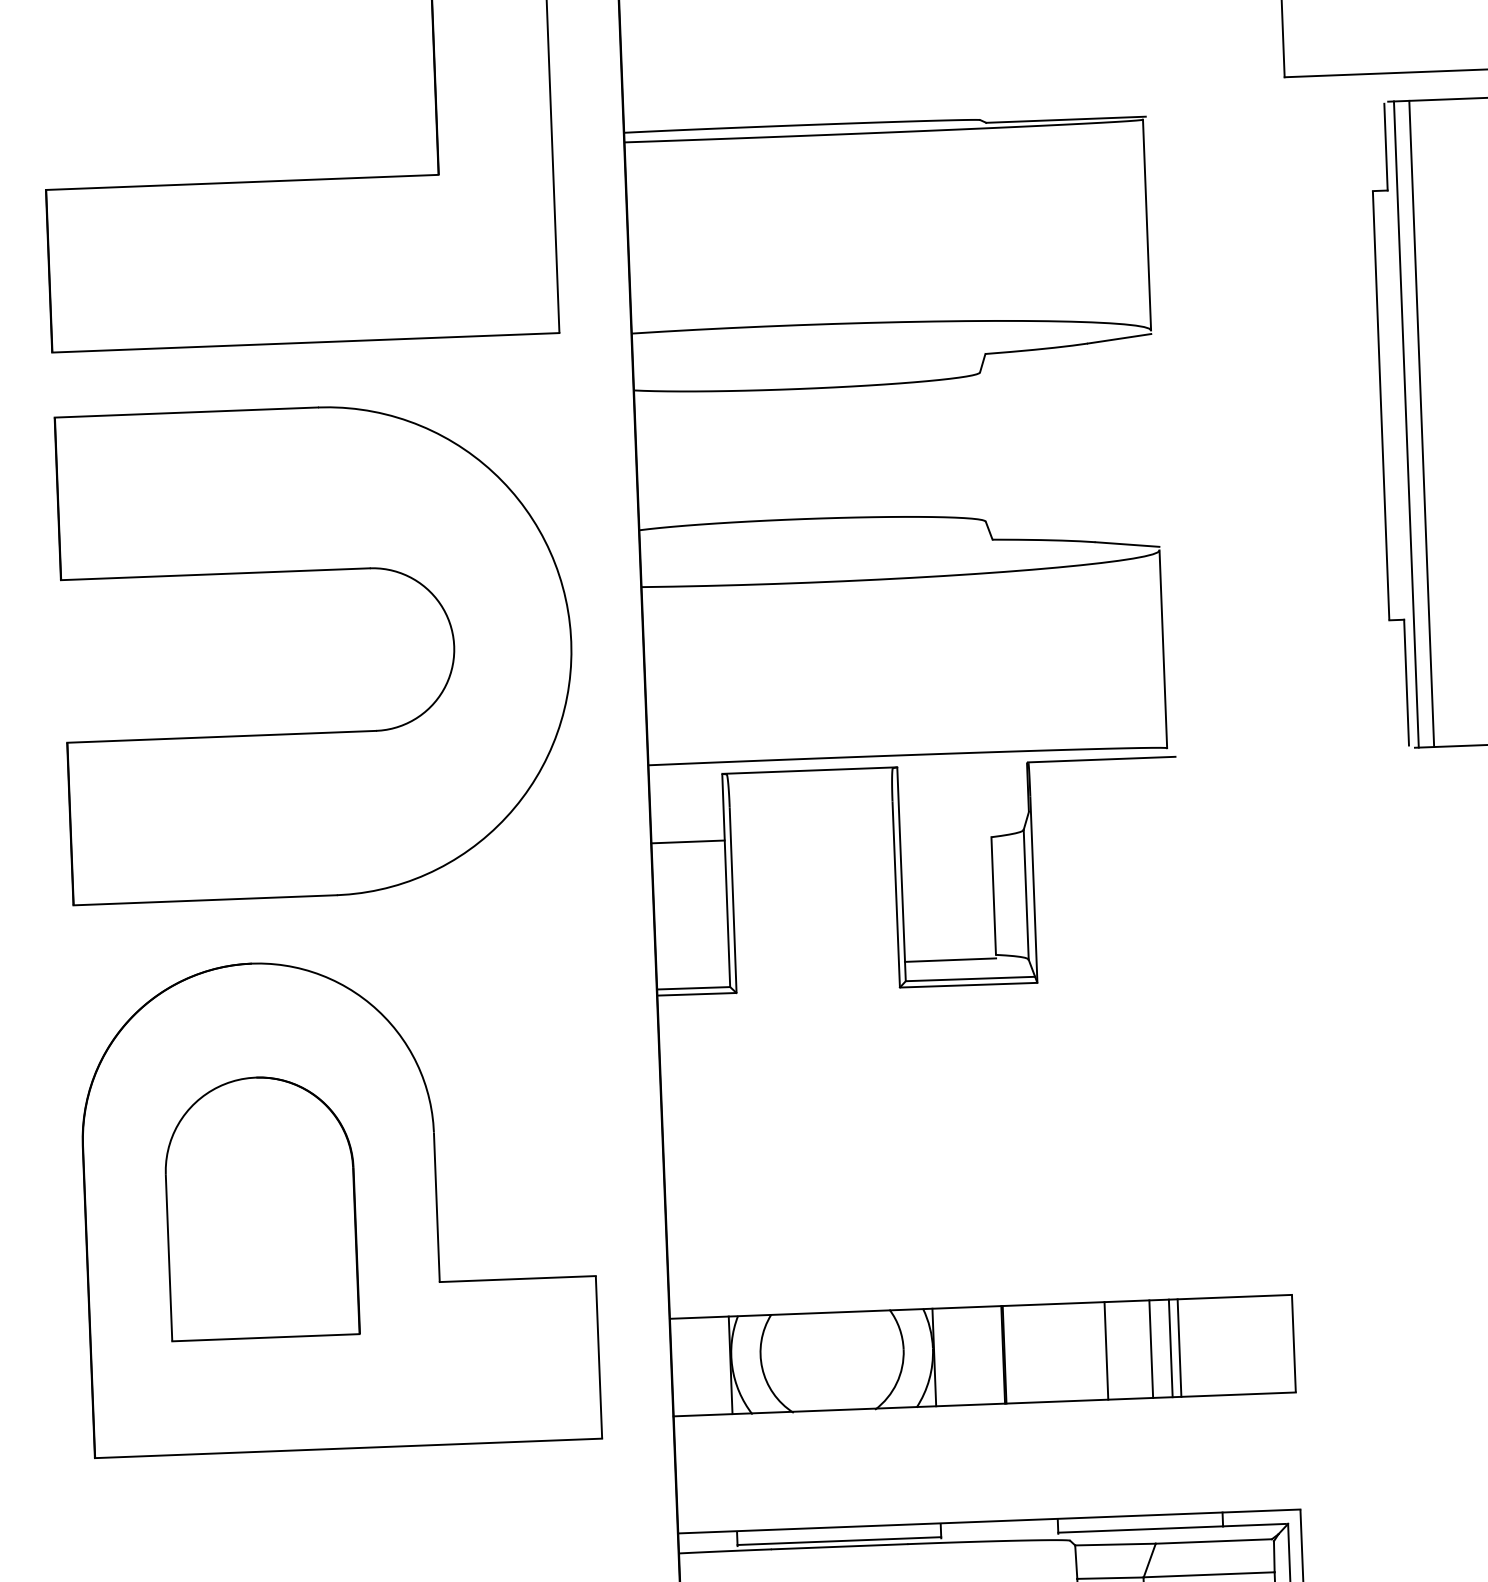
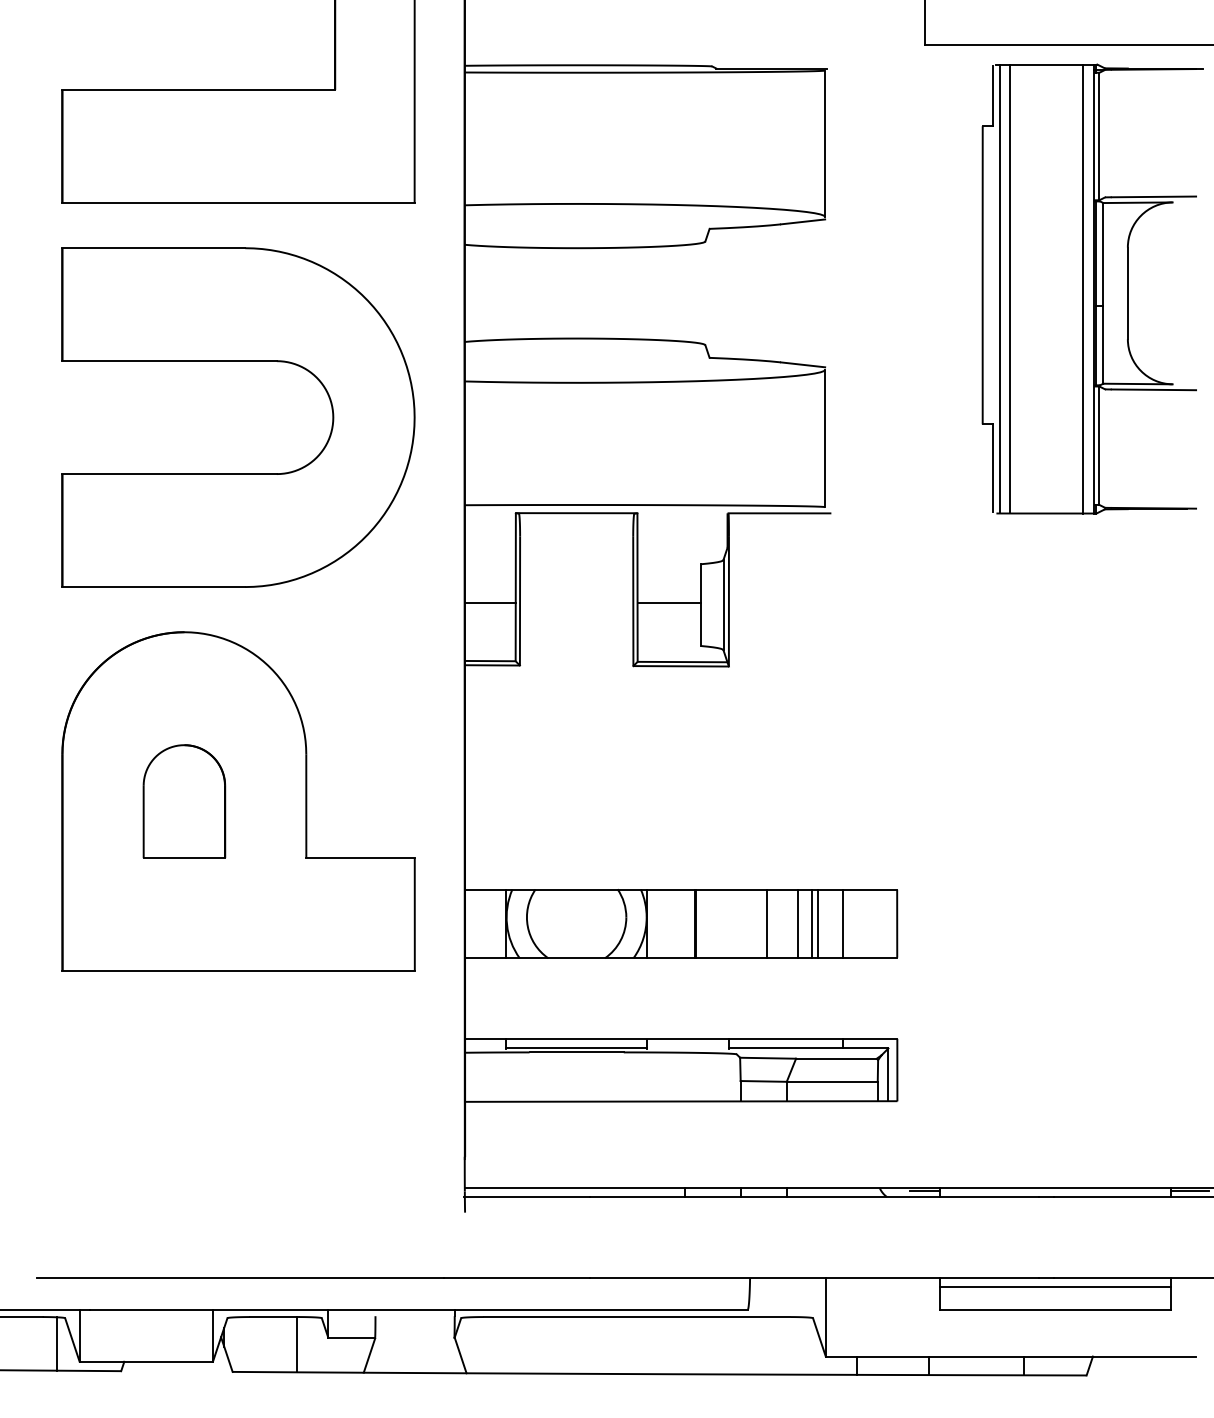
line: (686, 842) -> (489, 603), moved
line: (949, 960) -> (668, 603), moved
part: (261, 1207) -> (184, 801), size x0.62
line: (1216, 1346) -> (843, 923), added

